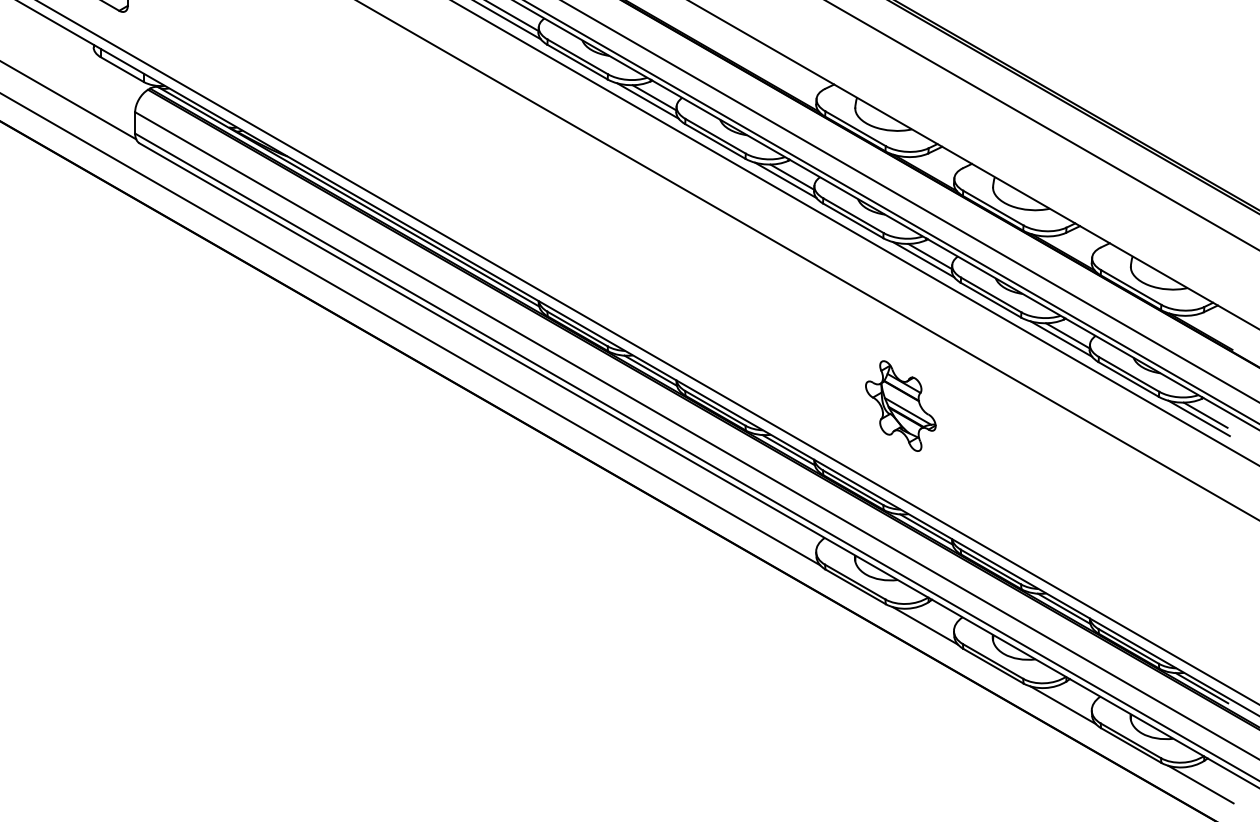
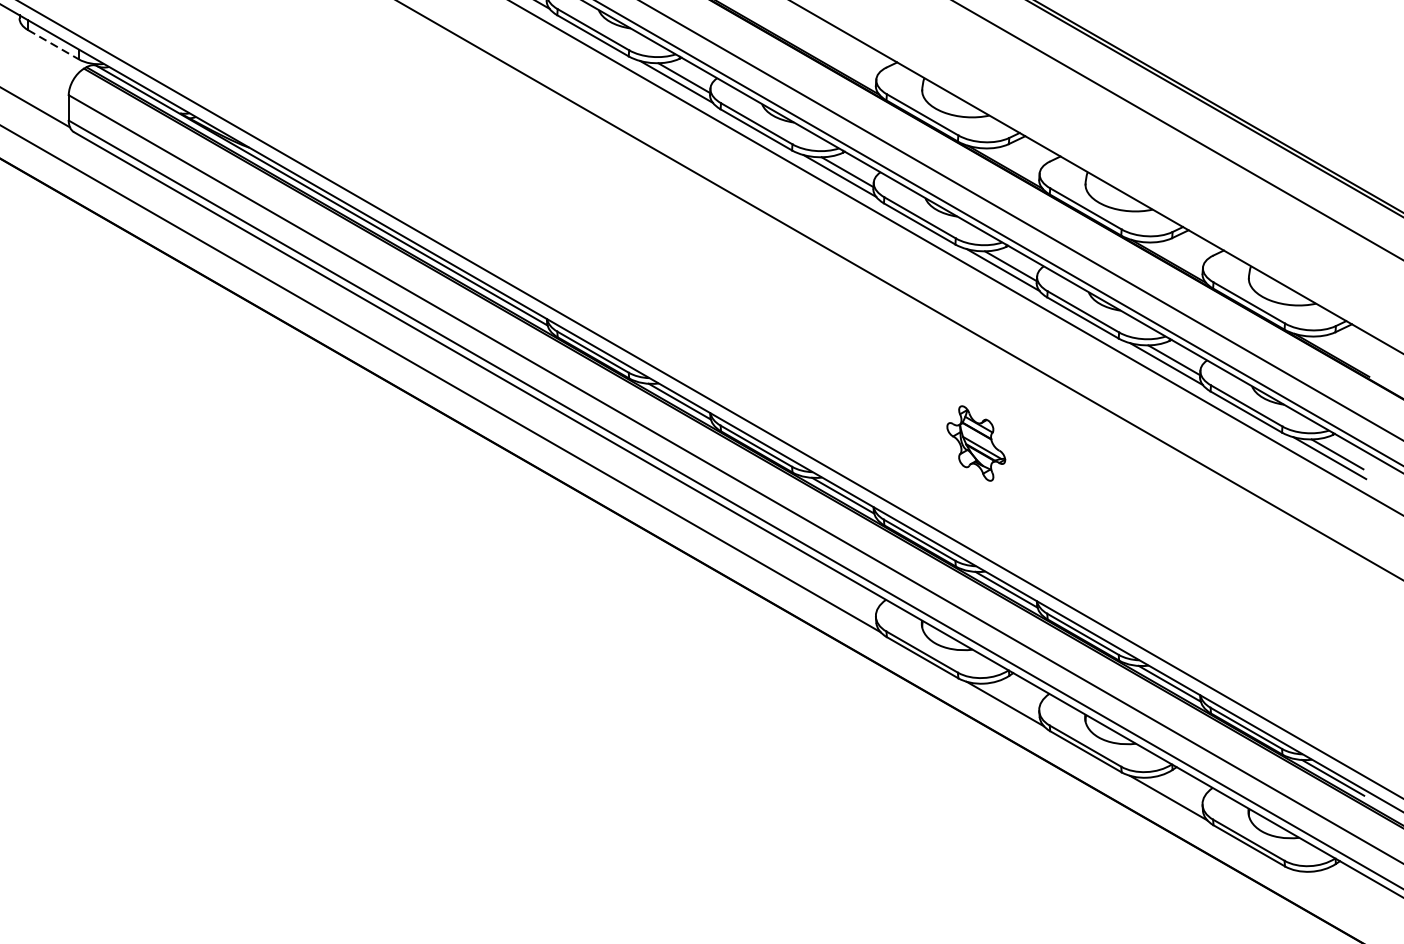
line: (122, 69) -> (53, 44), solid -> dashed
part: (900, 405) -> (975, 442), size x0.7
line: (1200, 784) -> (1331, 892), removed

